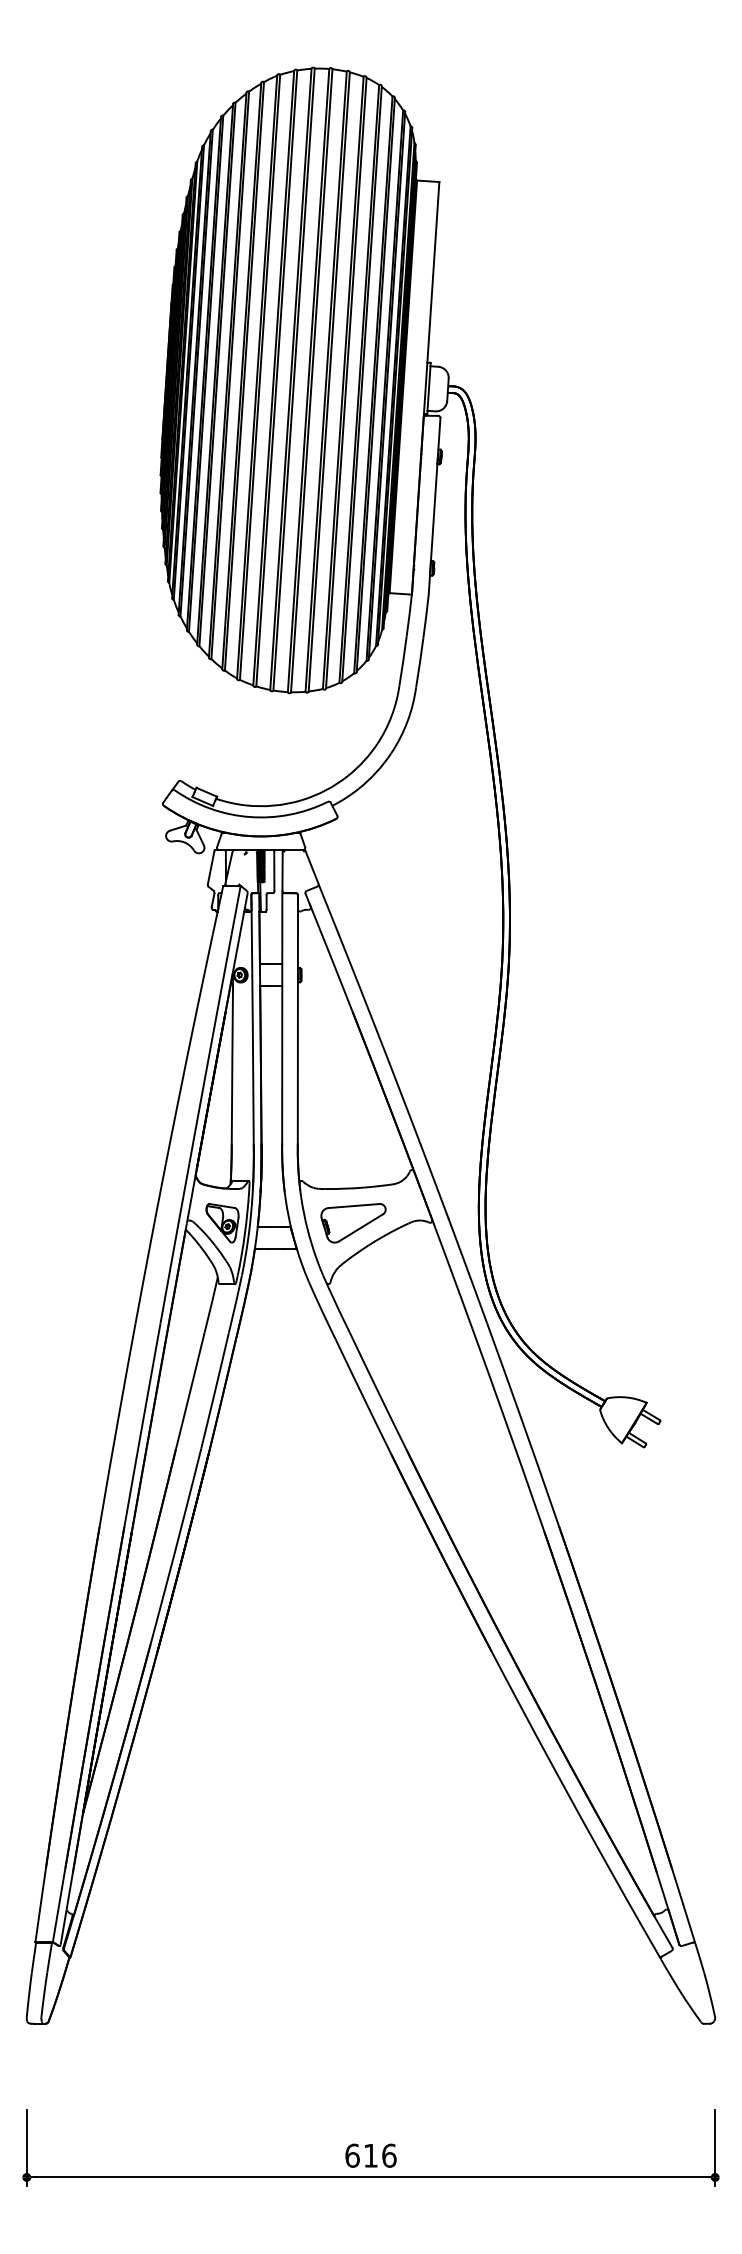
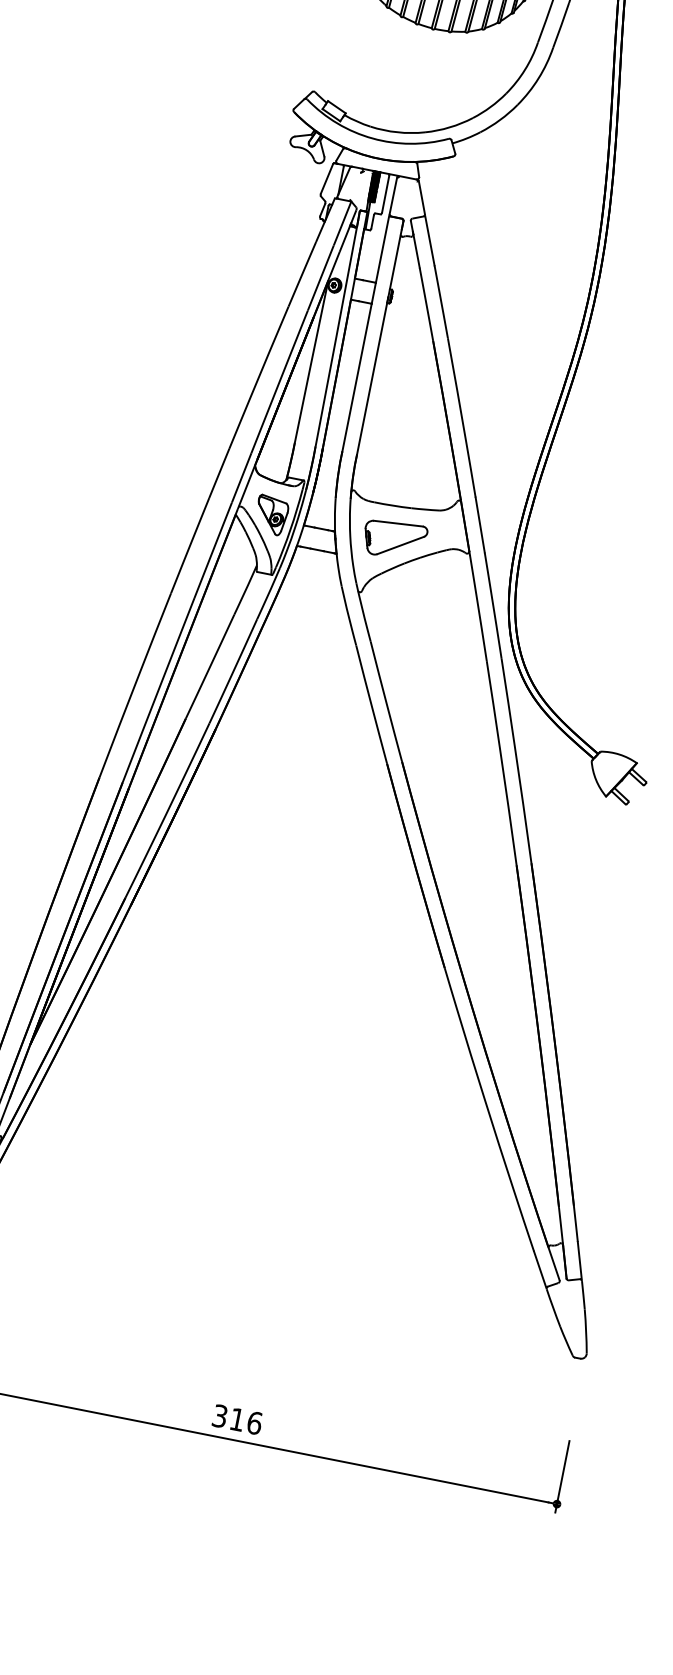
text: (352, 2155) -> (220, 1416), 616 -> 316

